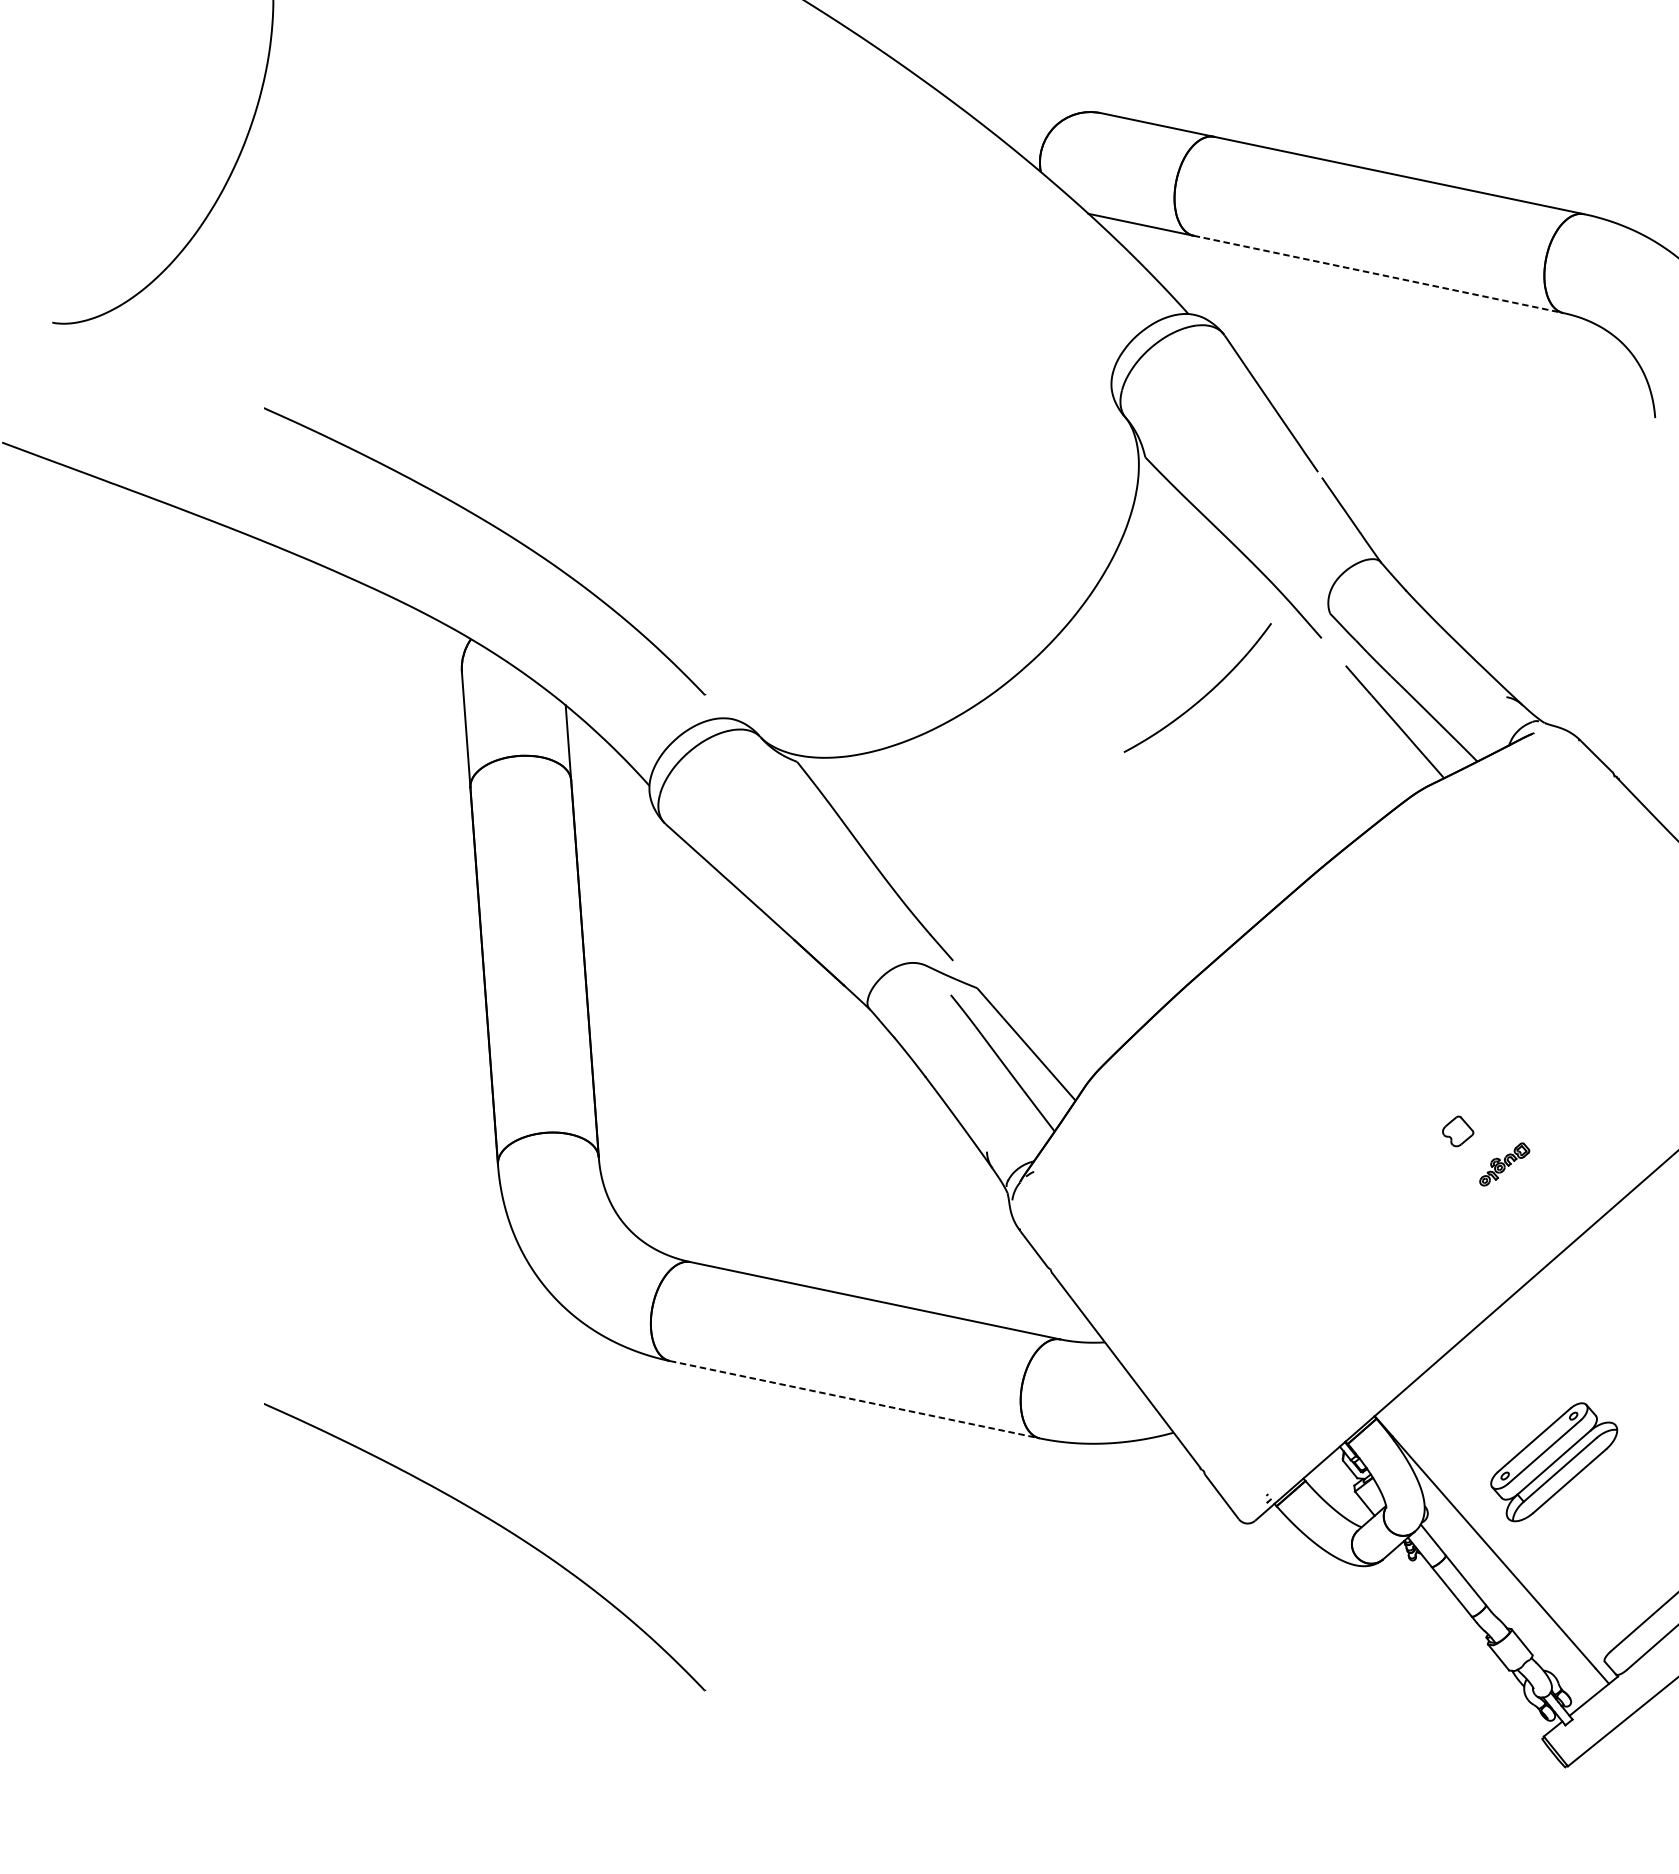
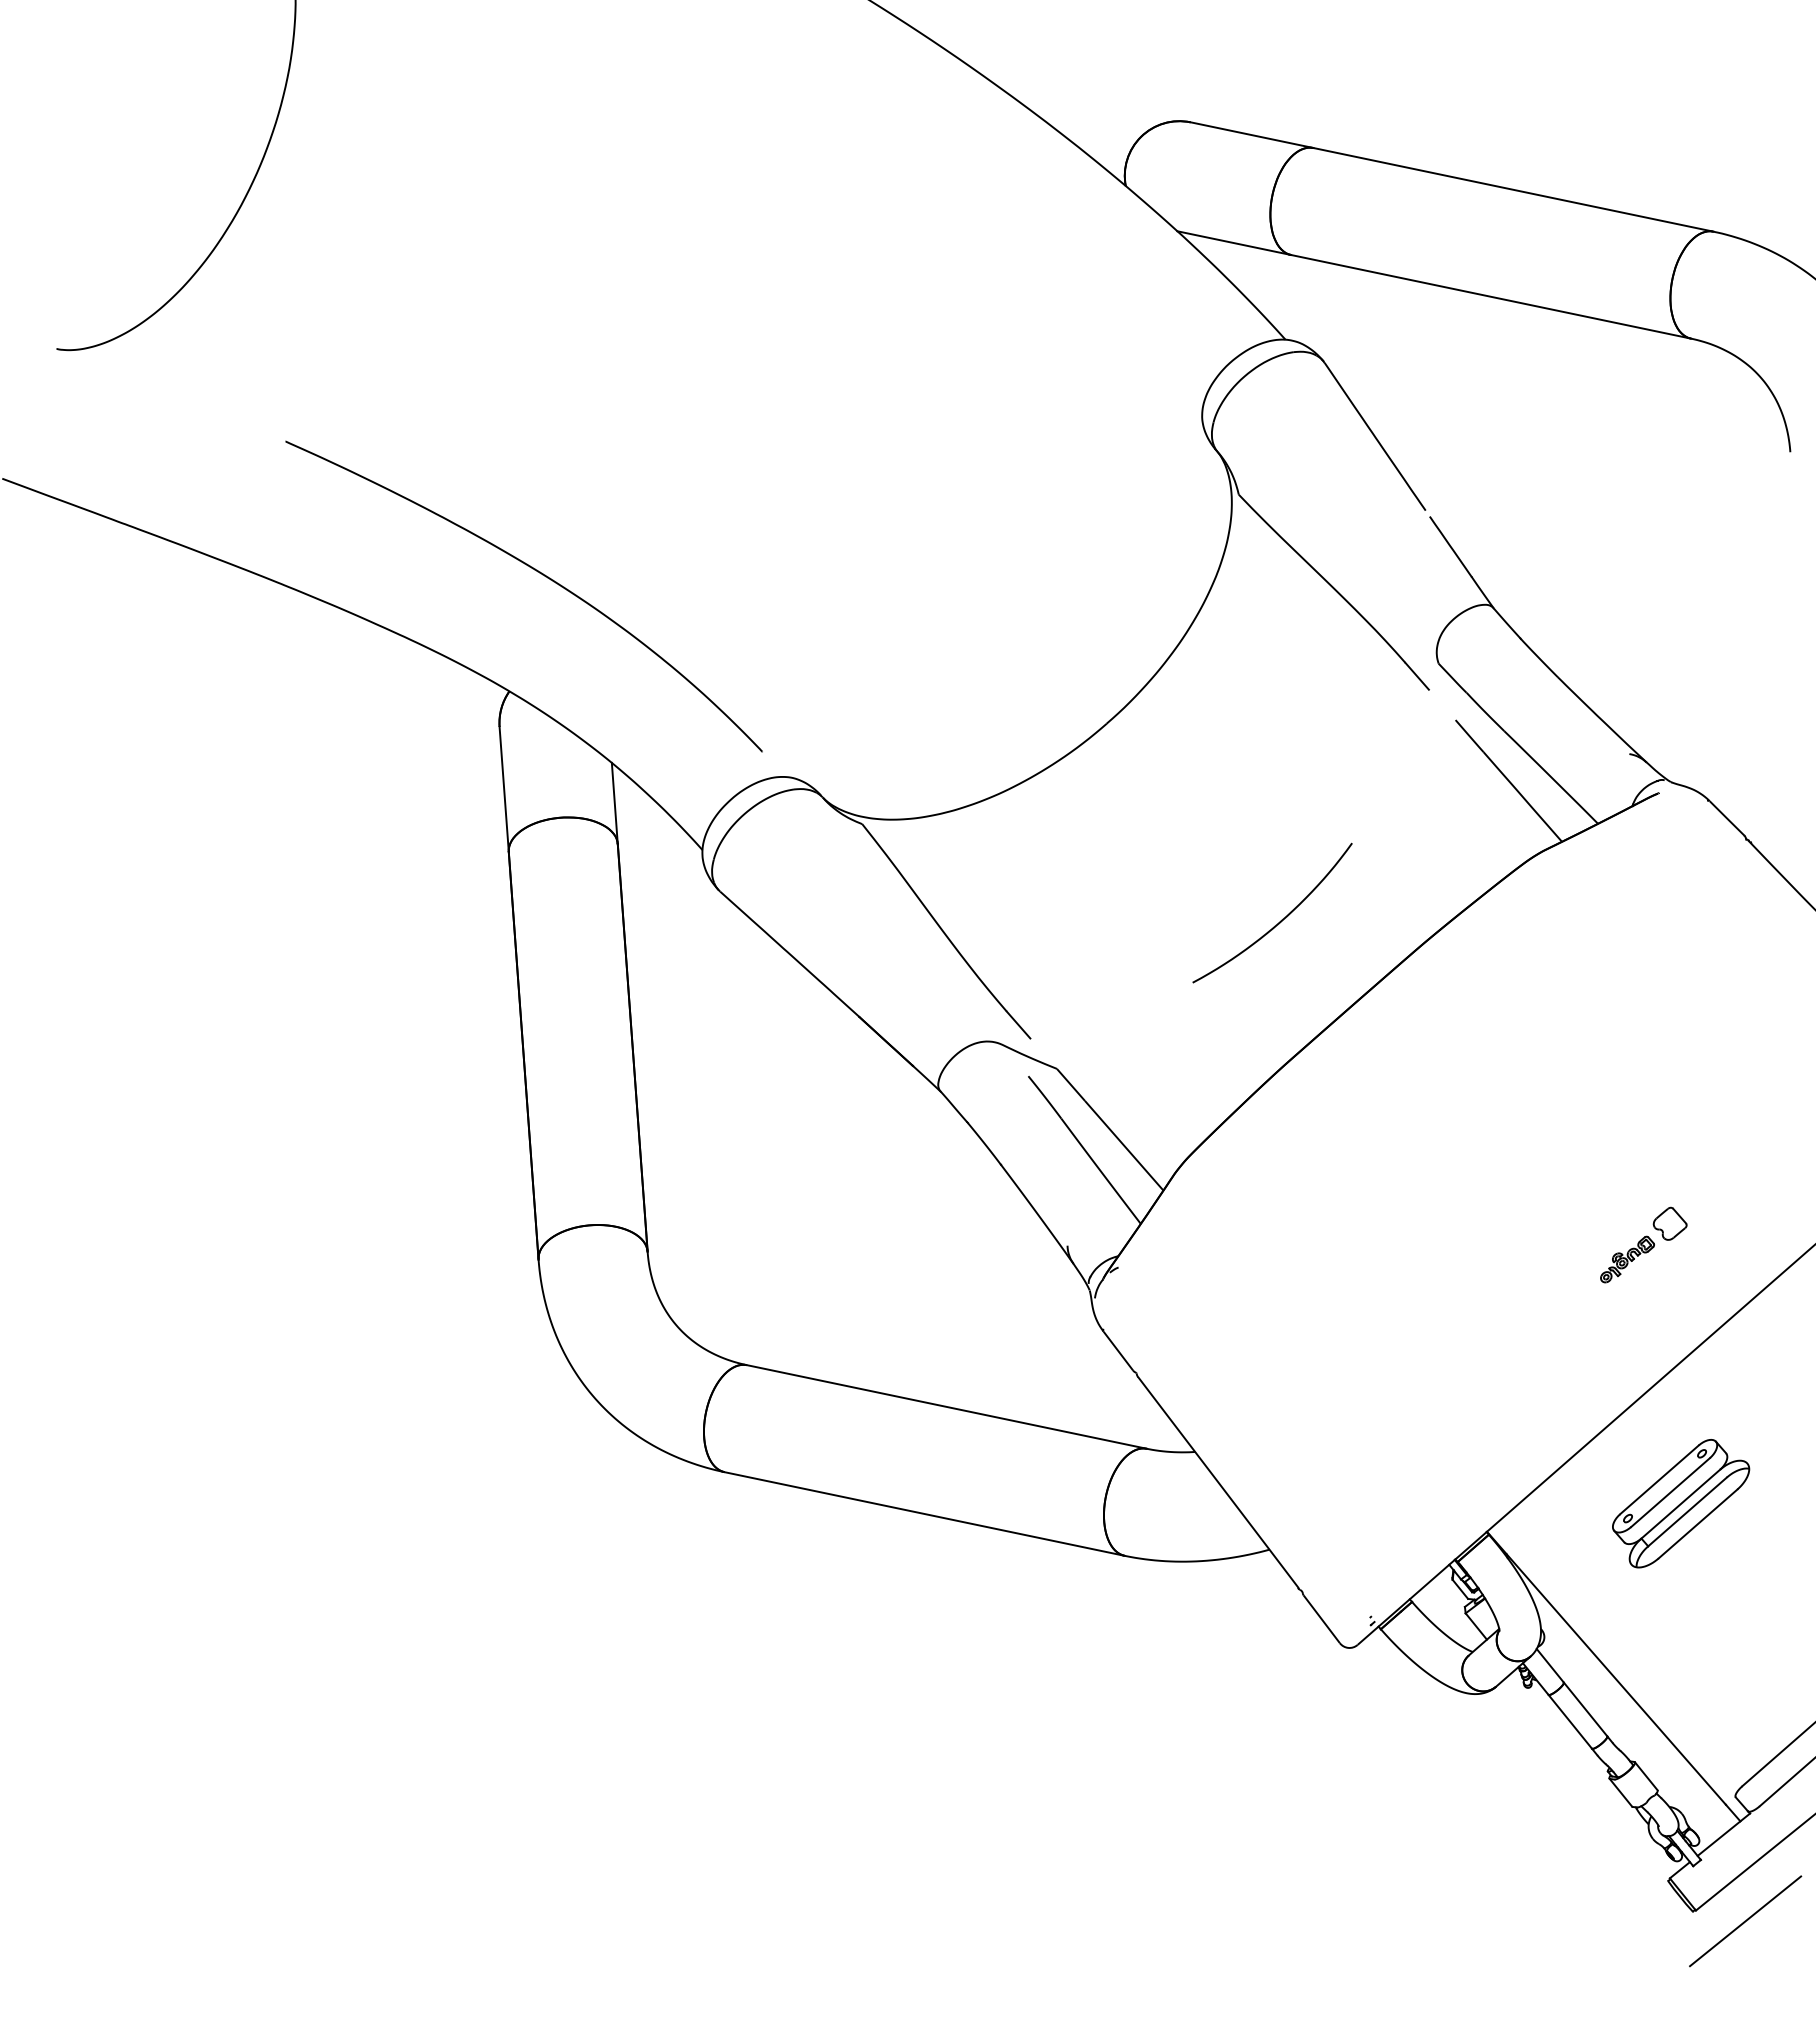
line: (1378, 274) -> (1491, 296), dashed -> solid
curve: (1205, 694) -> (1280, 920), moved
part: (1457, 1131) -> (1669, 1223), moved
line: (855, 1400) -> (925, 1514), dashed -> solid
part: (1554, 1462) -> (1681, 1503), moved
curve: (496, 1524) -> (537, 1649), removed
line: (1613, 1776) -> (1745, 1921), added

